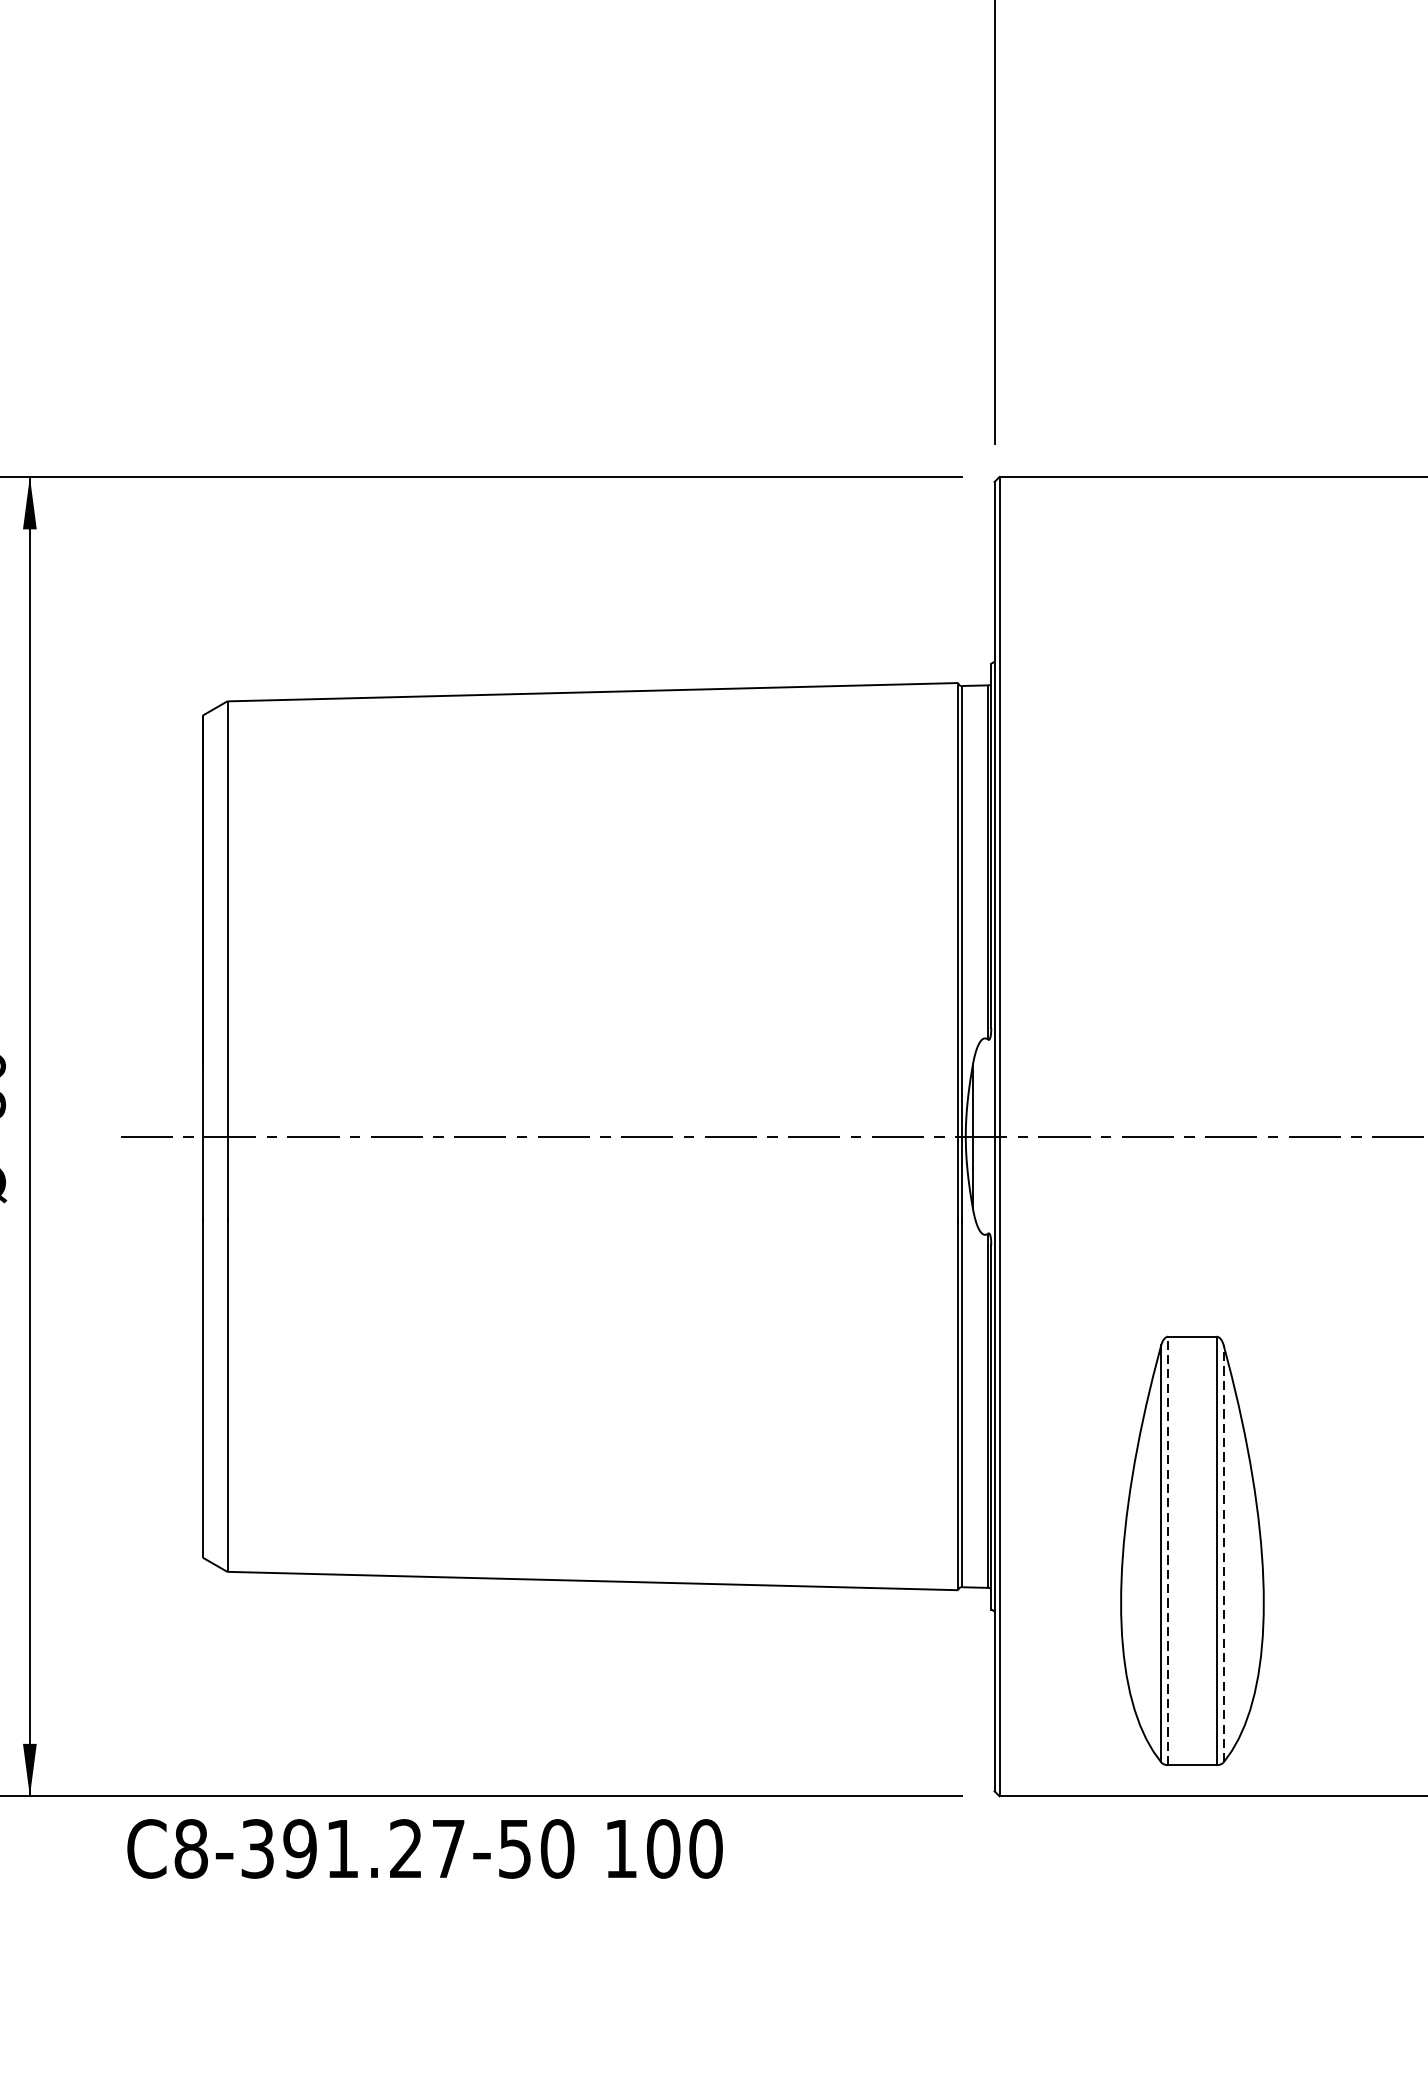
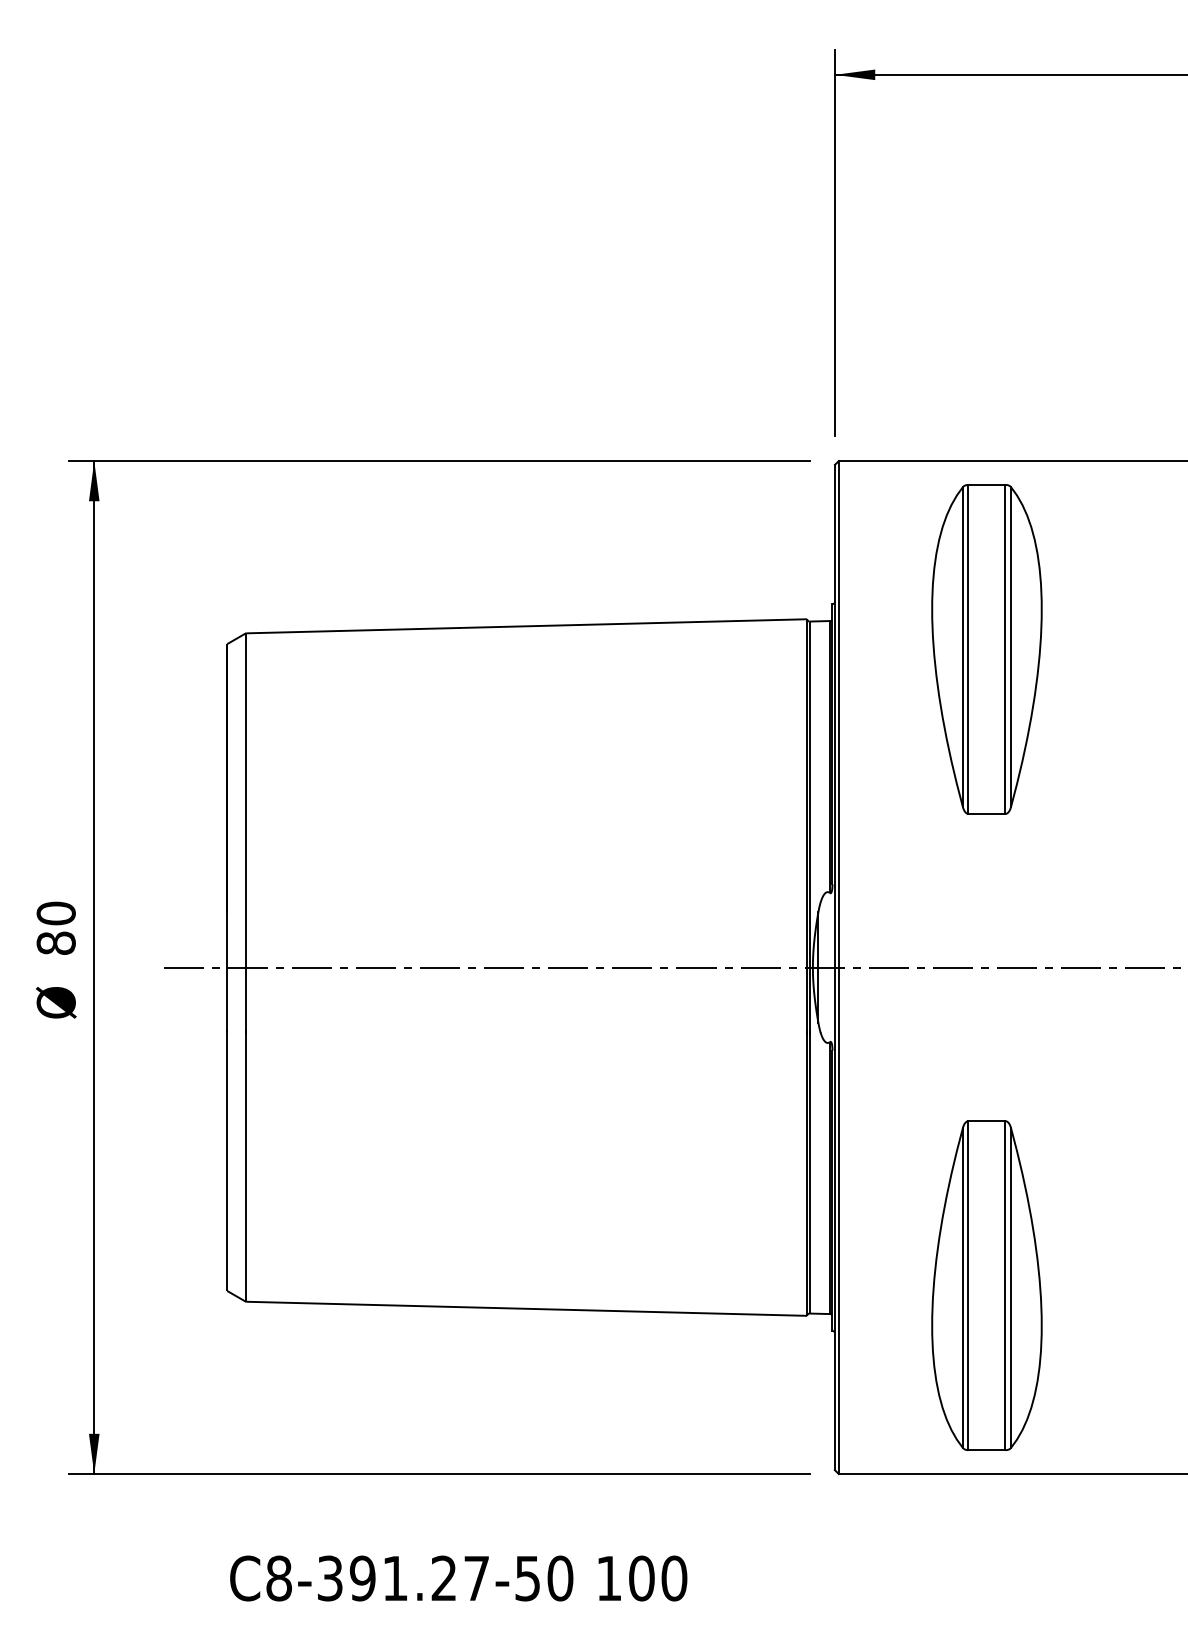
part: (1191, 722) -> (986, 649), added
line: (1168, 1550) -> (968, 1285), dashed -> solid
line: (1223, 1553) -> (1010, 1287), dashed -> solid
text: (424, 1848) -> (458, 1578), moved

